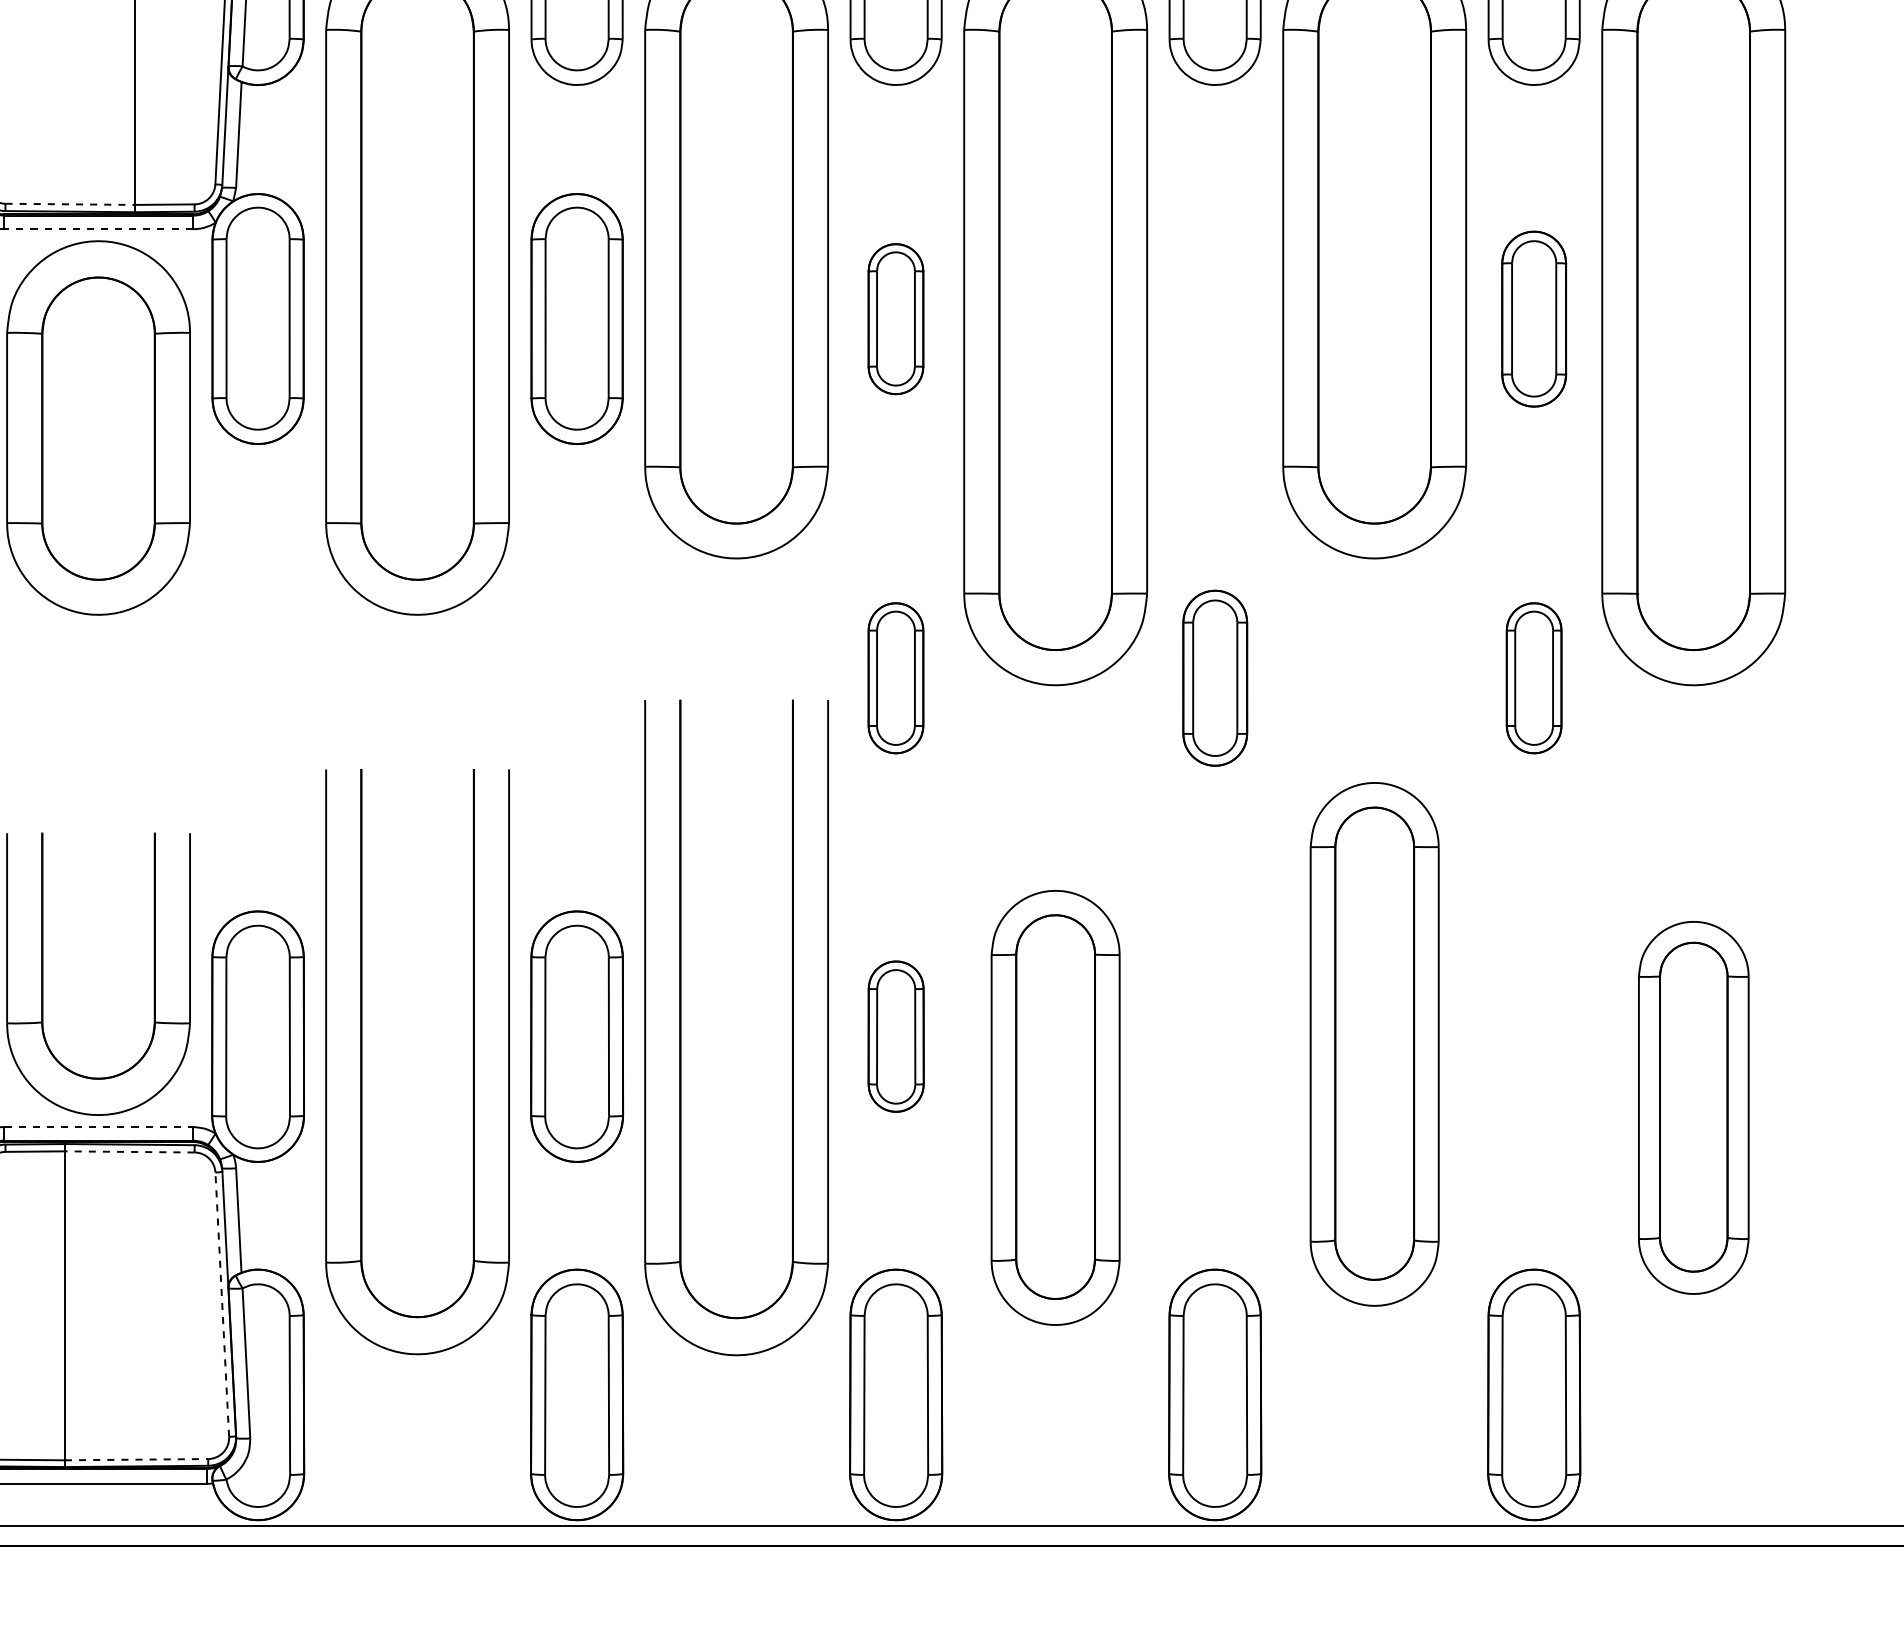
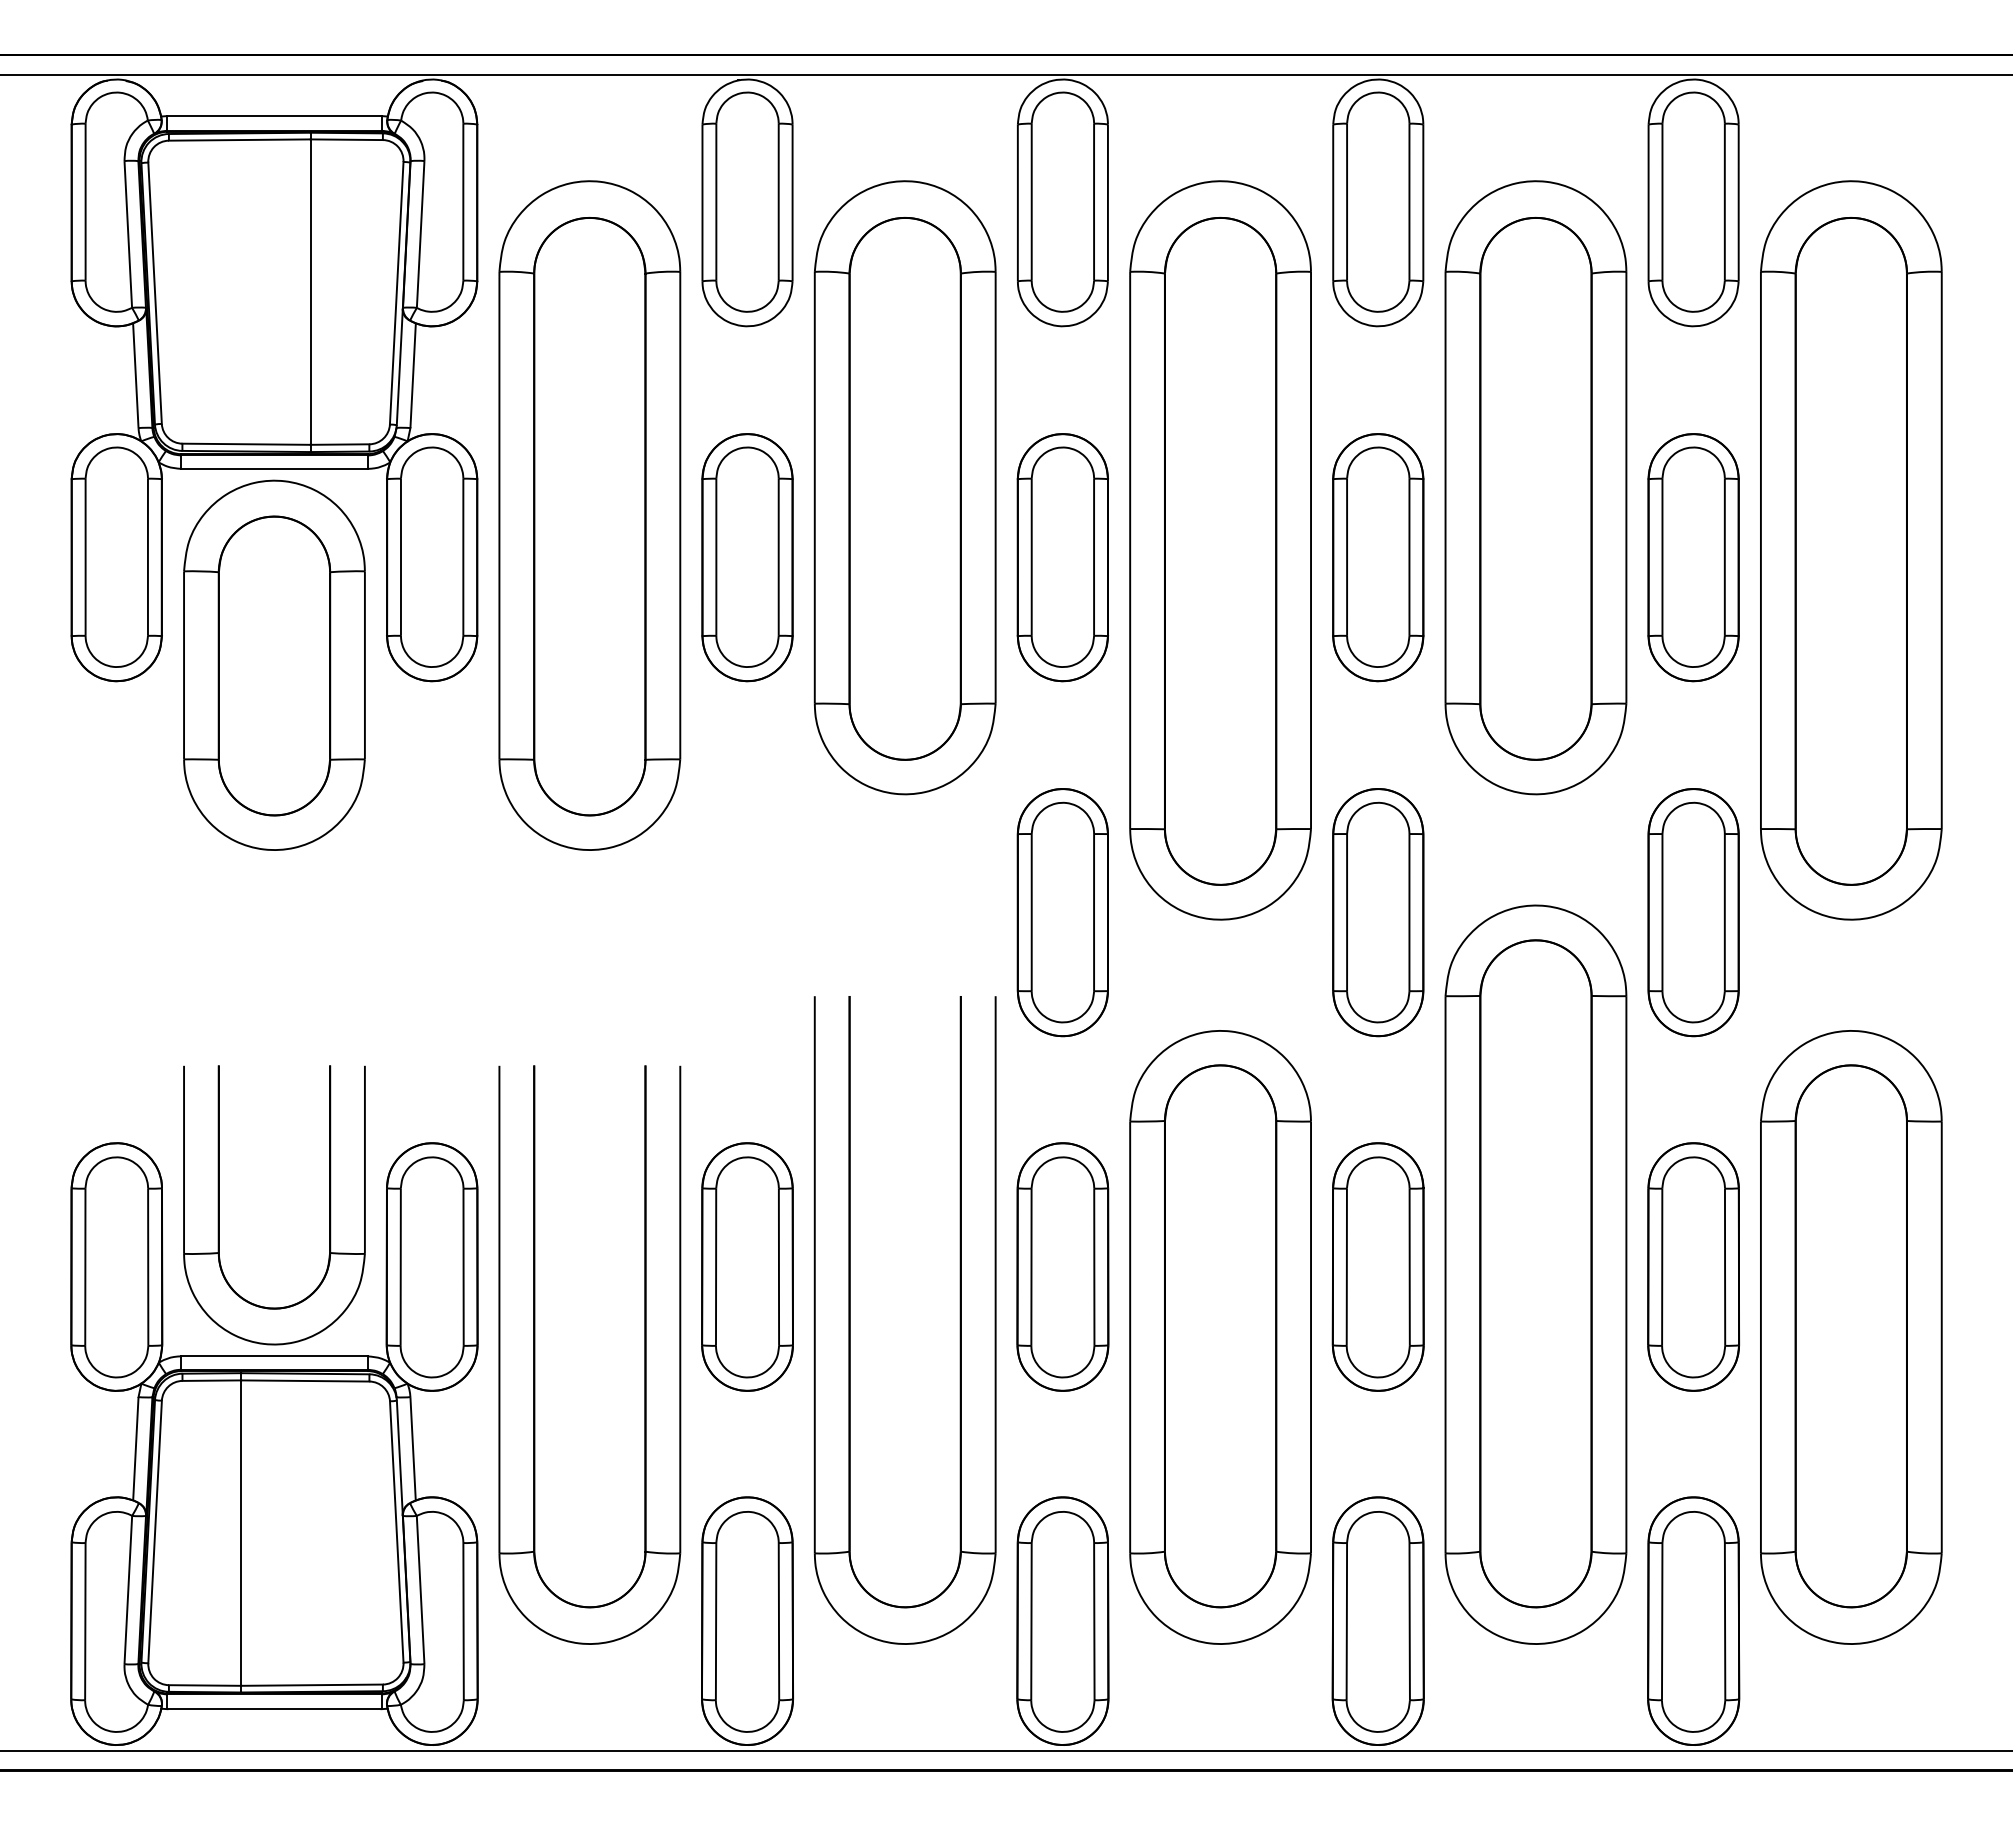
line: (71, 204) -> (247, 444), dashed -> solid
line: (97, 228) -> (273, 468), dashed -> solid
part: (895, 318) -> (1062, 557), size x1.67
part: (1215, 318) -> (1378, 557), added
part: (1534, 318) -> (1693, 557), size x1.43
part: (895, 678) -> (1062, 912), size x1.67
part: (1215, 678) -> (1378, 912), size x1.43
part: (1534, 678) -> (1693, 912), size x1.67
part: (681, 1028) -> (850, 1320), moved
part: (895, 1036) -> (1062, 1266), size x1.67
part: (1214, 1036) -> (1377, 1266), added
part: (1534, 1036) -> (1693, 1266), added
part: (1374, 1044) -> (1535, 1274), size x1.43
part: (362, 1061) -> (535, 1354), moved
part: (1055, 1107) -> (1220, 1337), size x1.43
part: (1693, 1107) -> (1851, 1337), size x1.67
line: (98, 1127) -> (274, 1356), dashed -> solid
line: (128, 1151) -> (304, 1380), dashed -> solid
line: (222, 1304) -> (396, 1531), dashed -> solid
line: (137, 1459) -> (312, 1685), dashed -> solid

